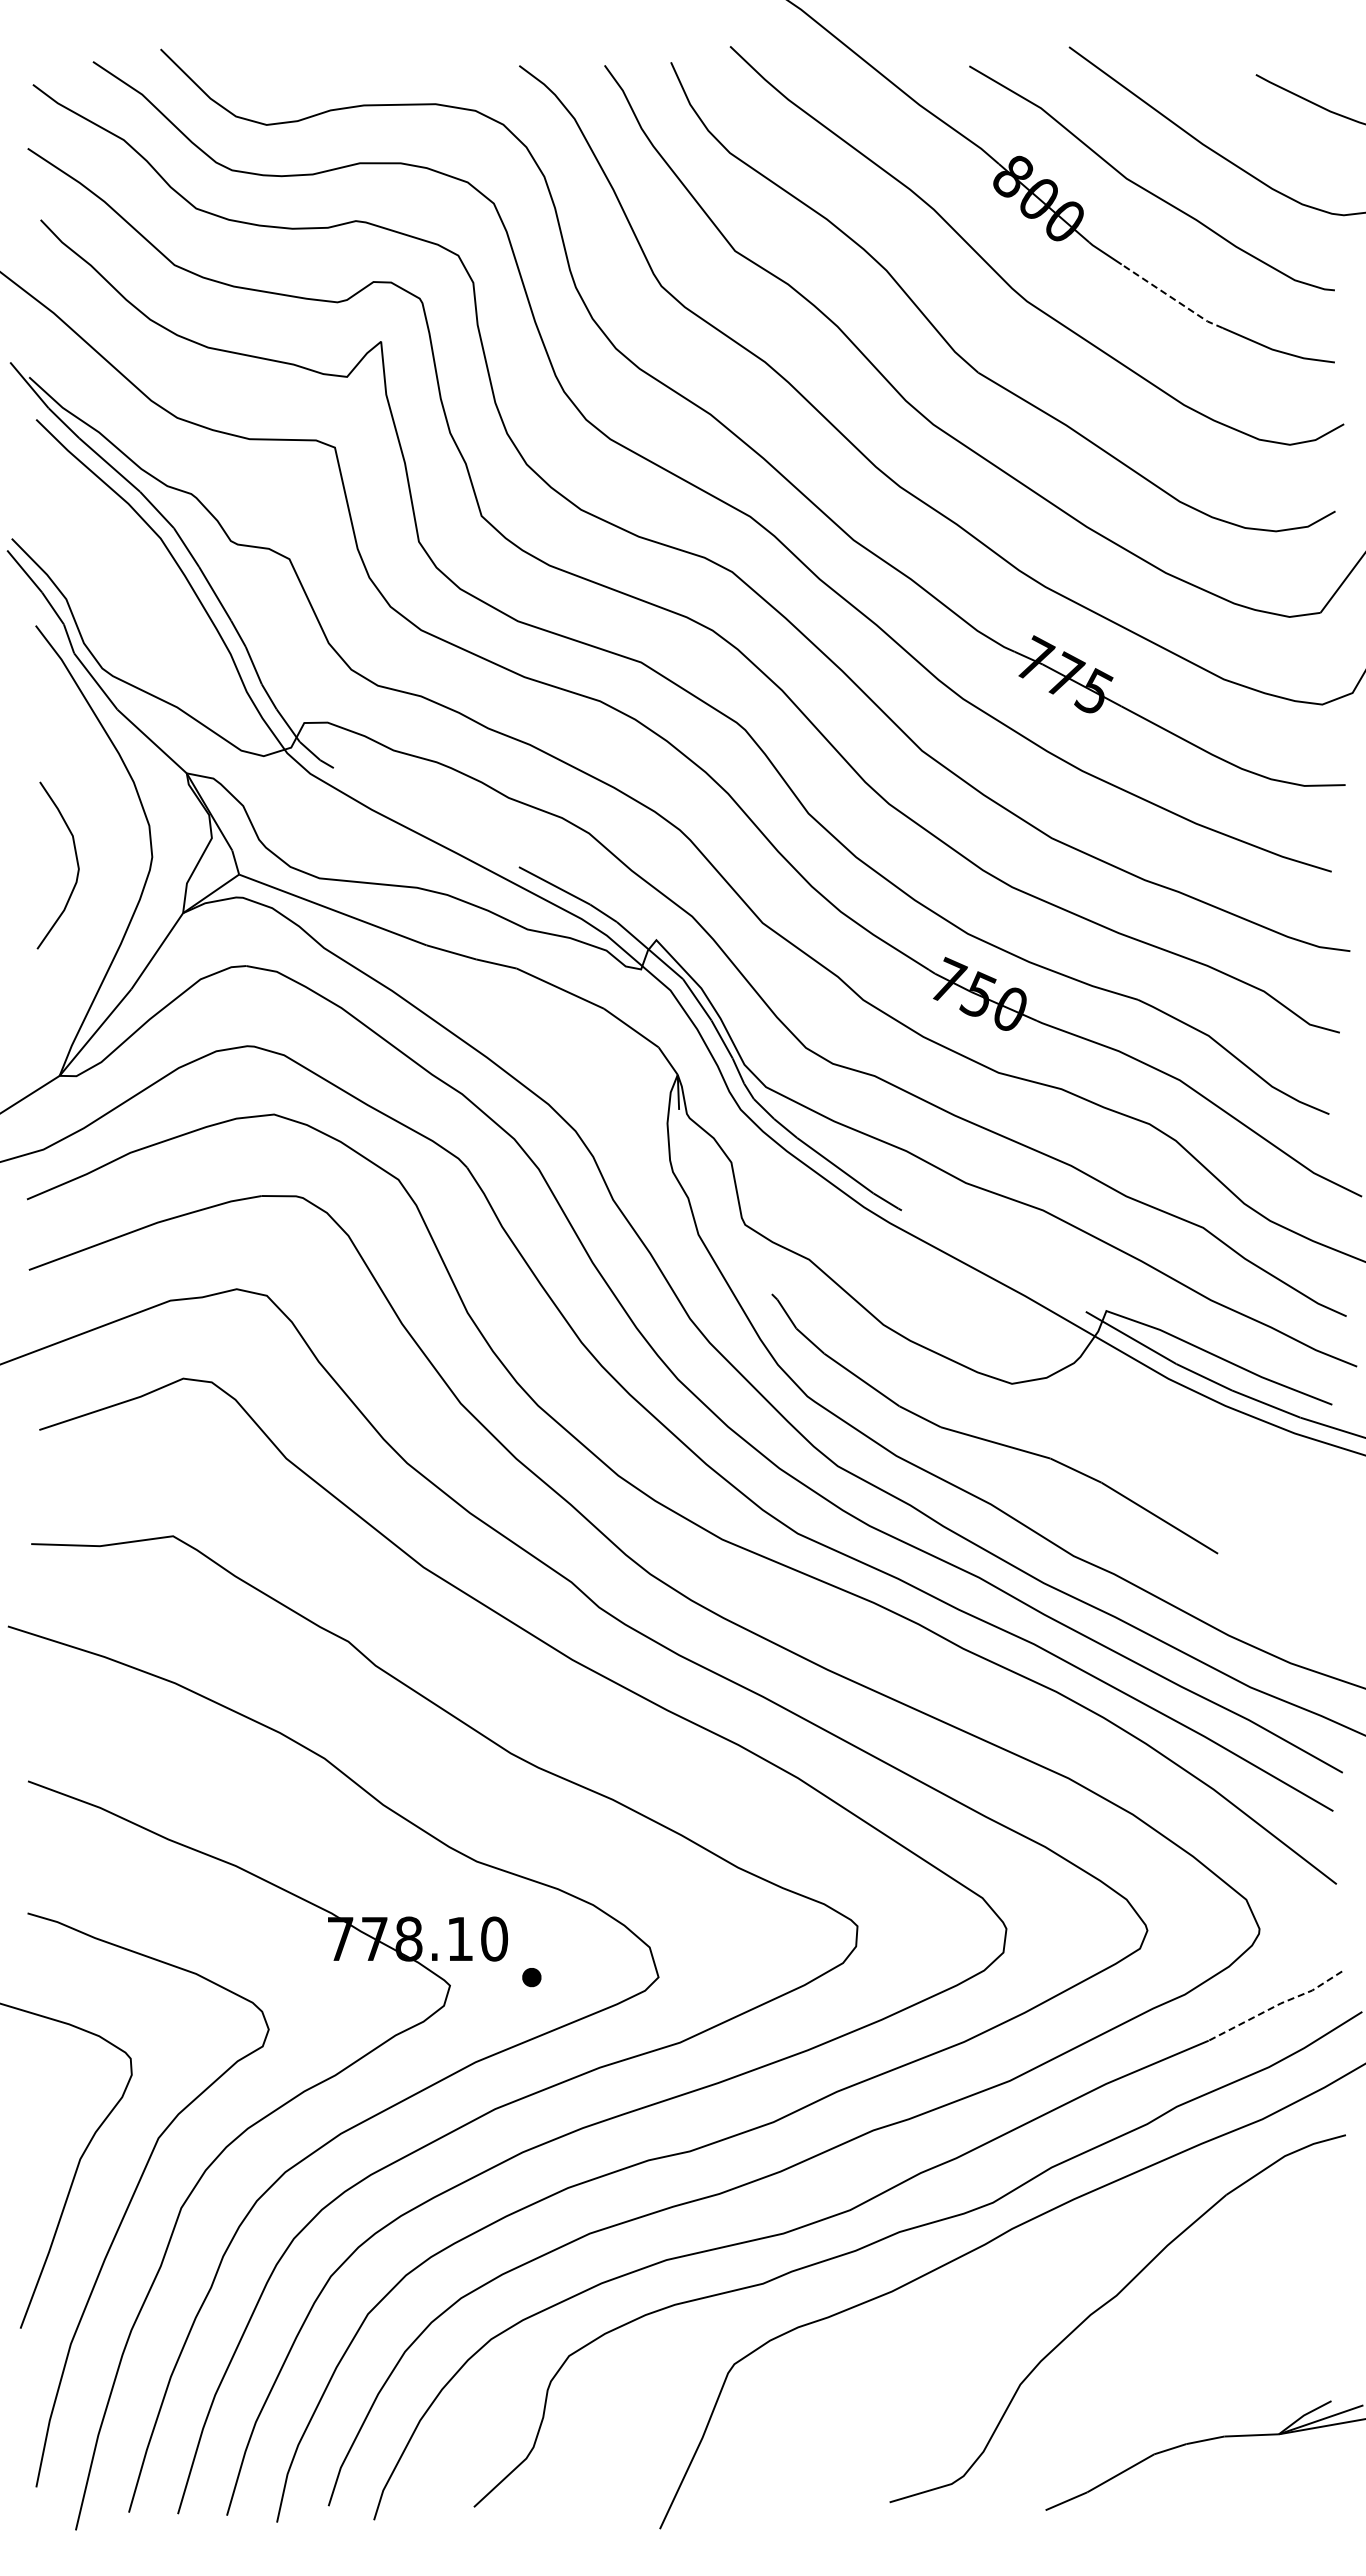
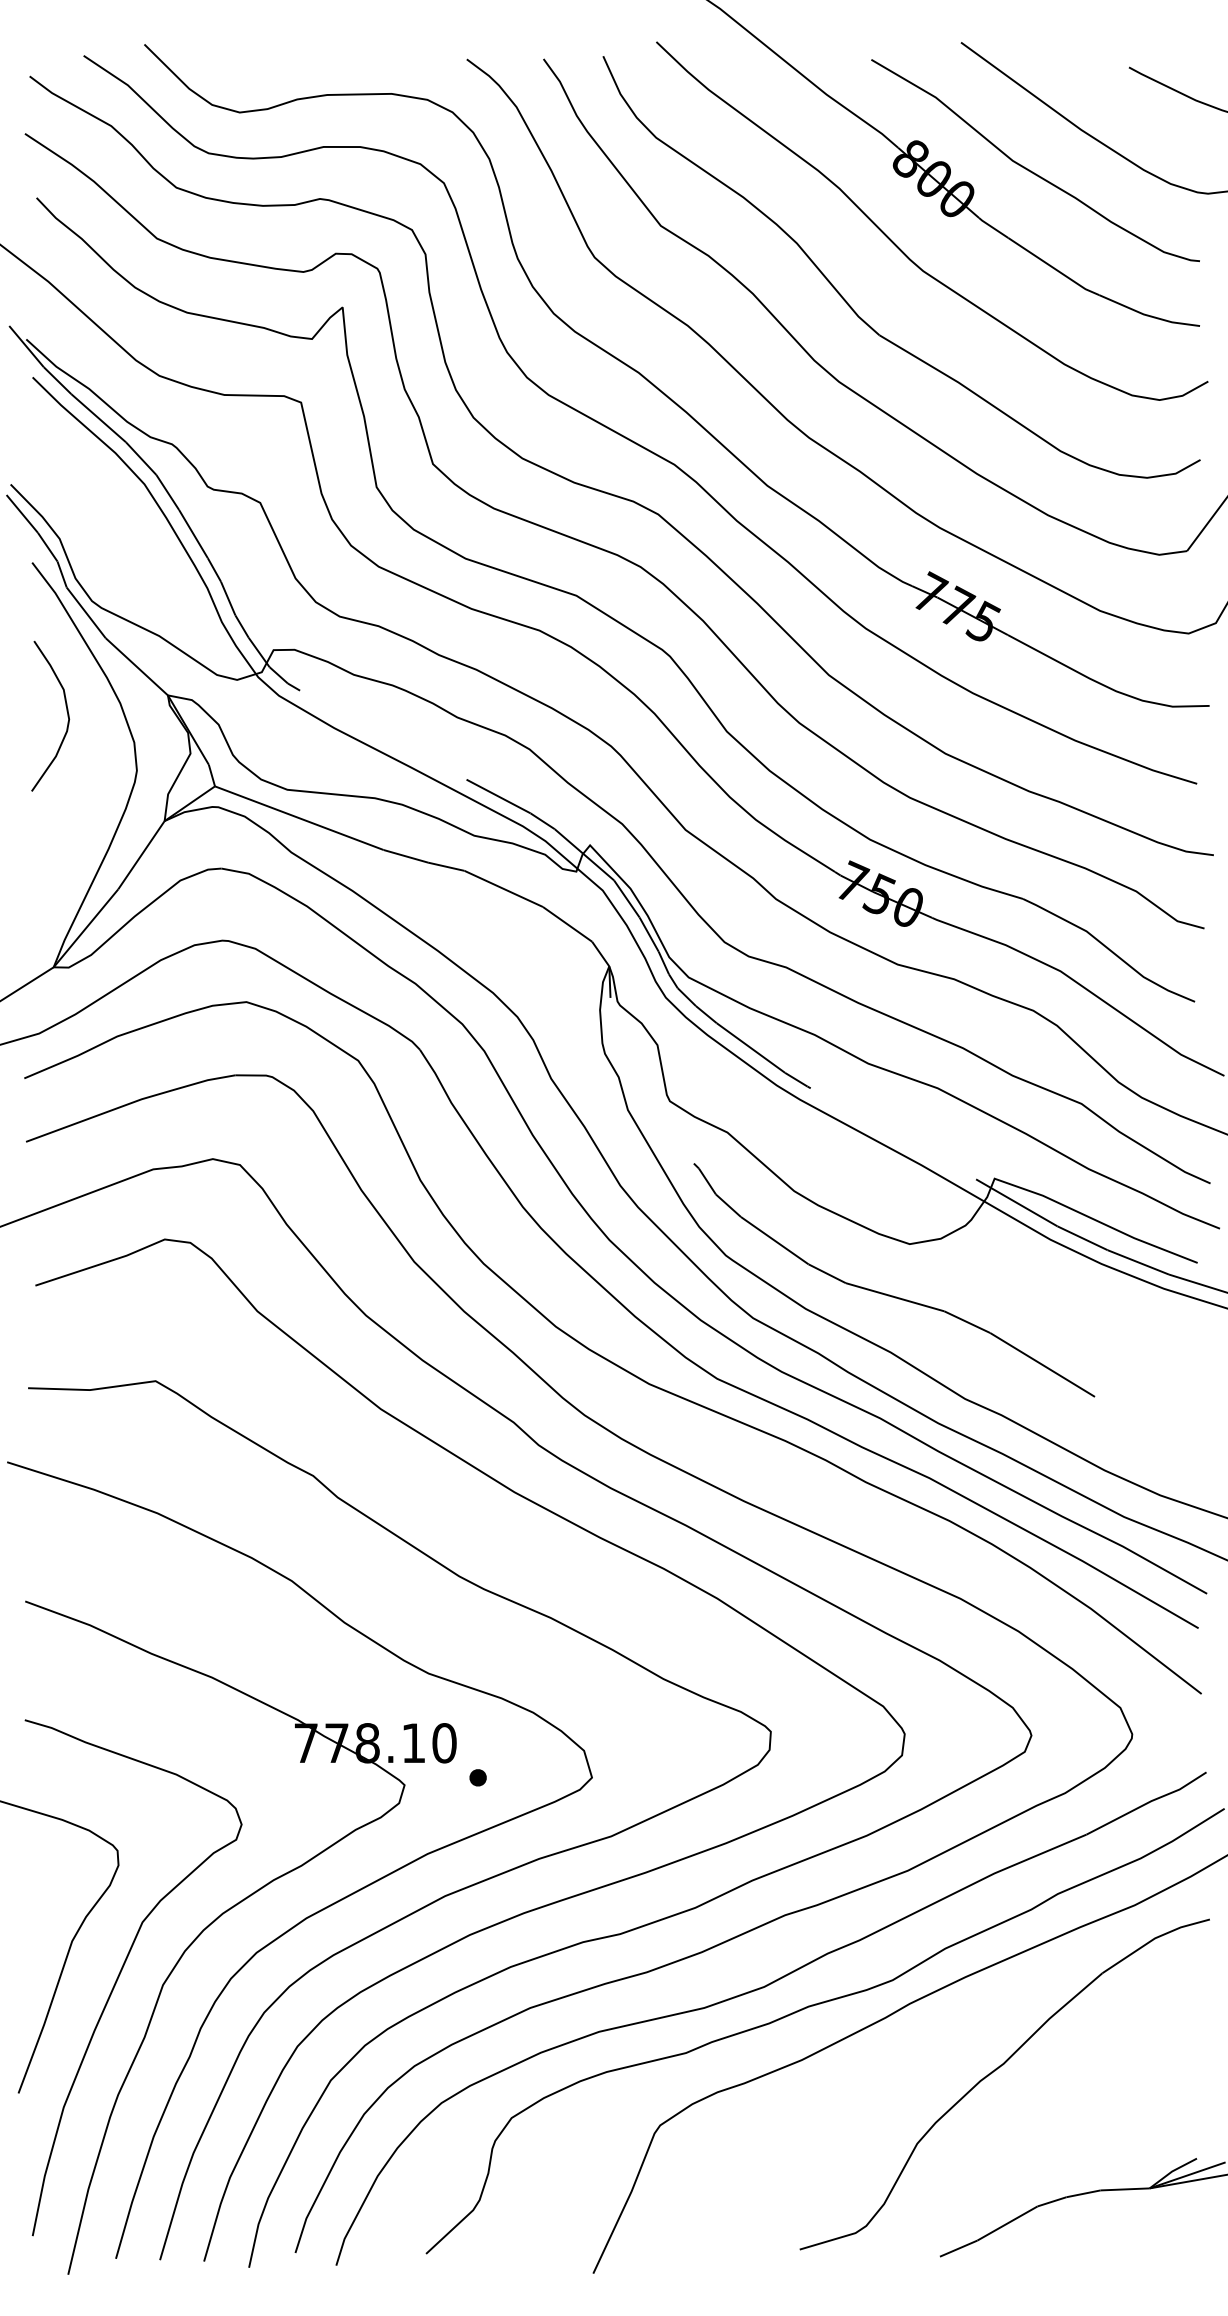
line: (1172, 297) -> (1054, 267), dashed -> solid
curve: (76, 862) -> (67, 713), moved
line: (1276, 2005) -> (1147, 1802), dashed -> solid

